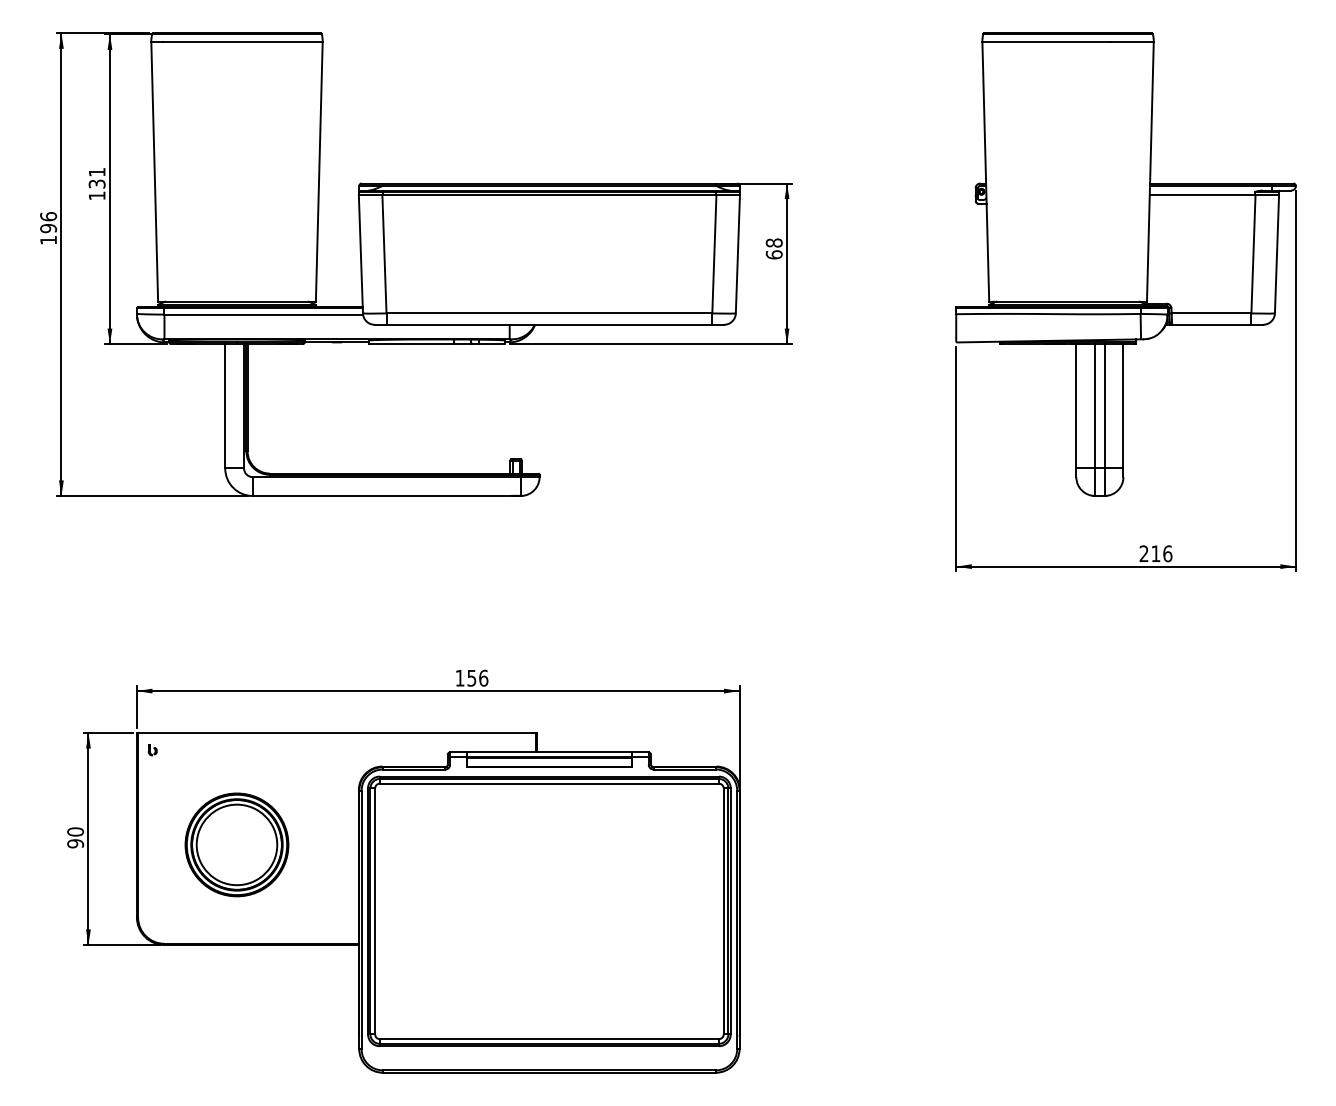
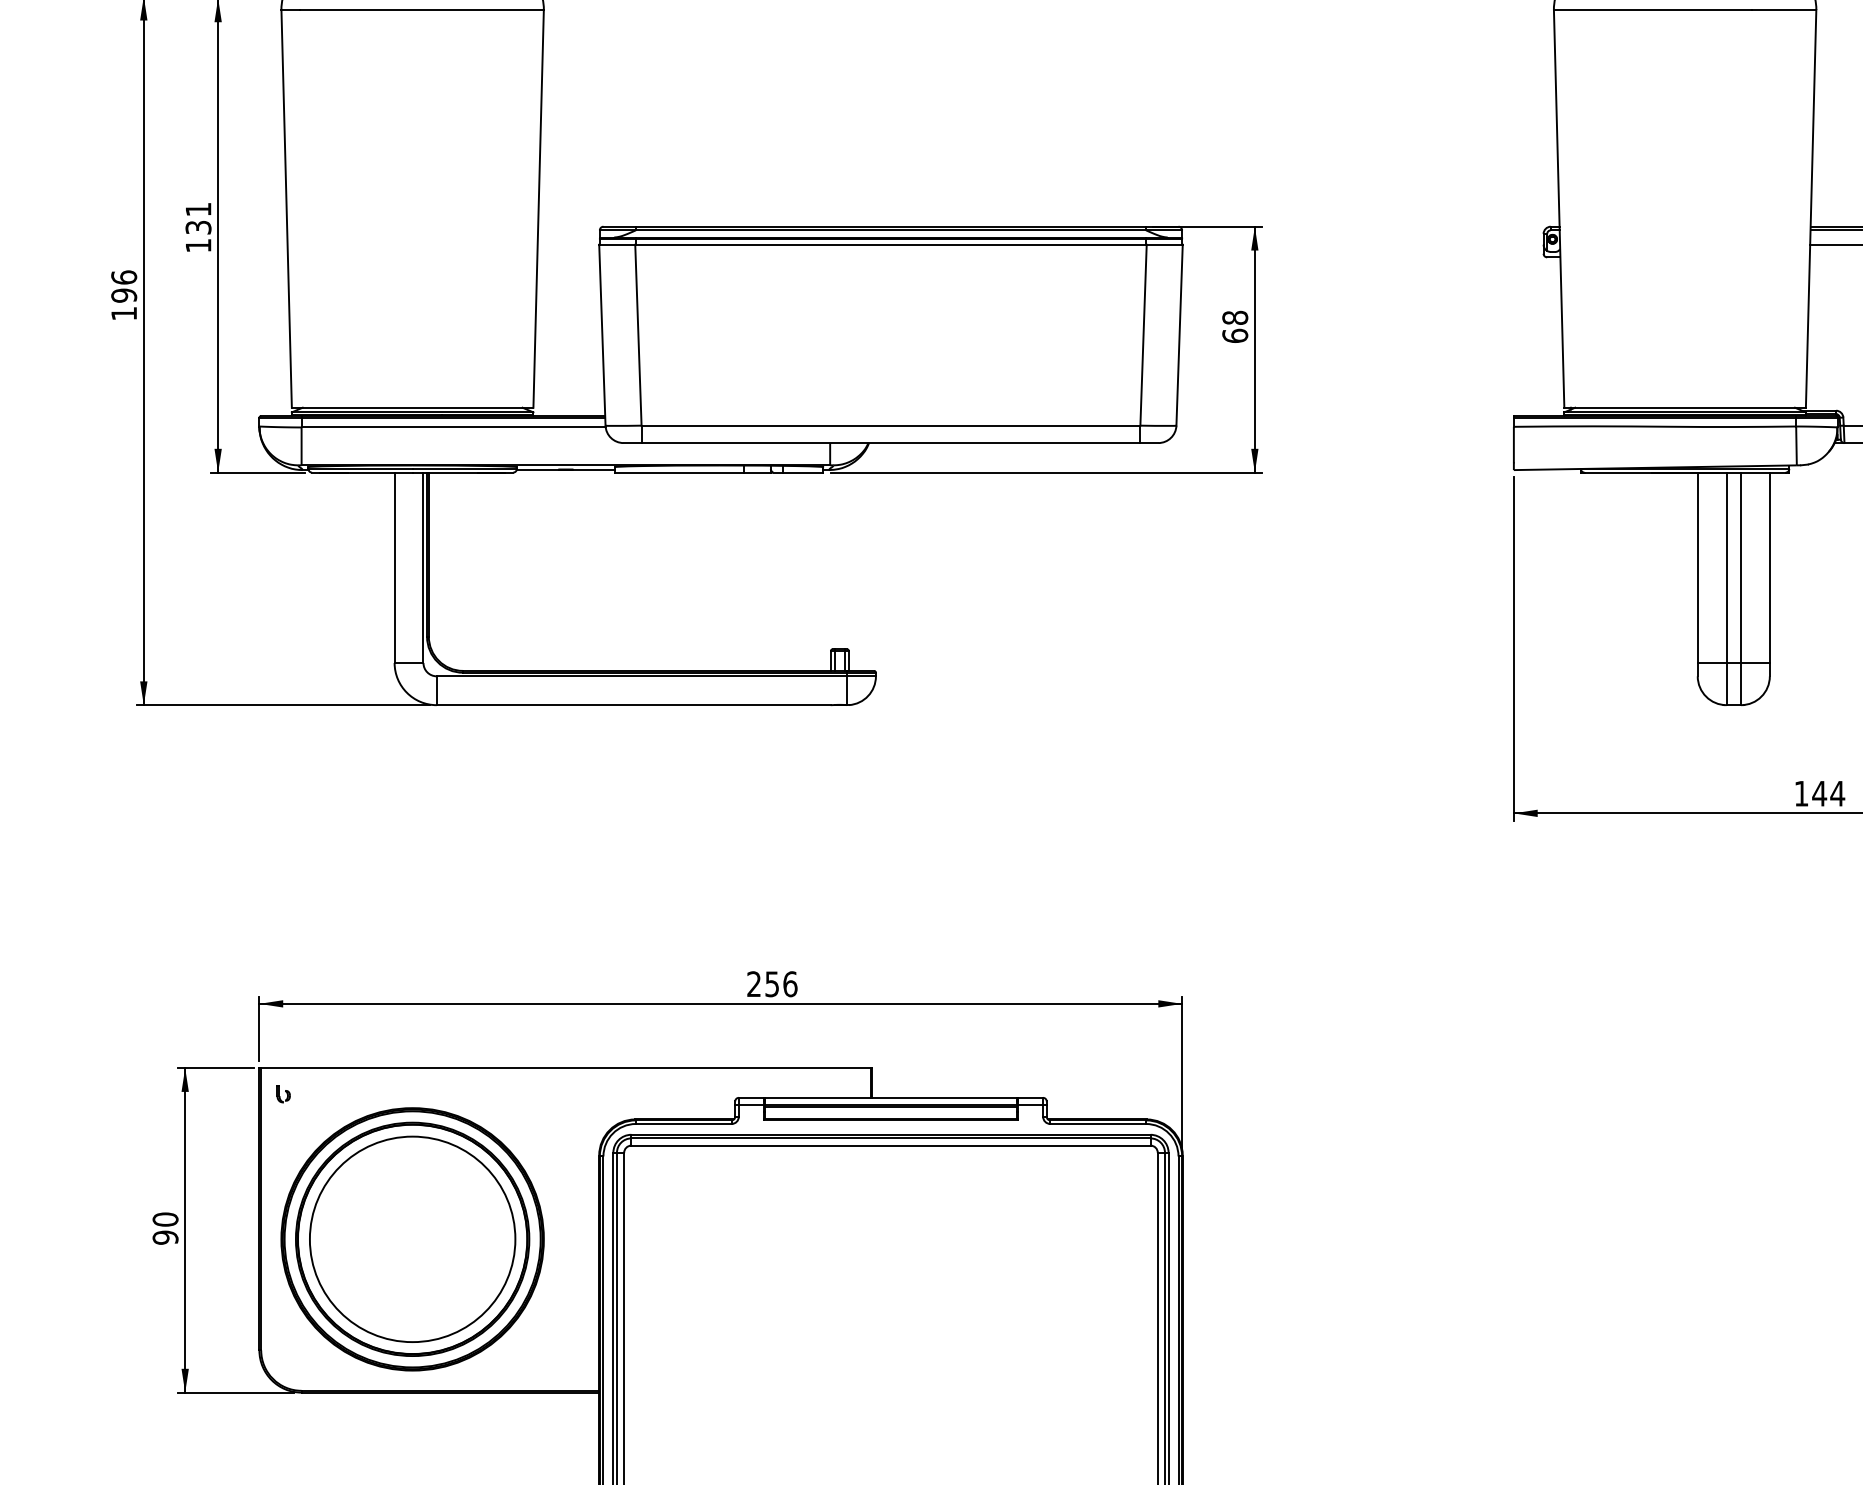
text: (1155, 553) -> (1818, 793), 216 -> 144
text: (459, 677) -> (753, 983), 156 -> 256
part: (236, 844) -> (411, 1238), size x1.67

